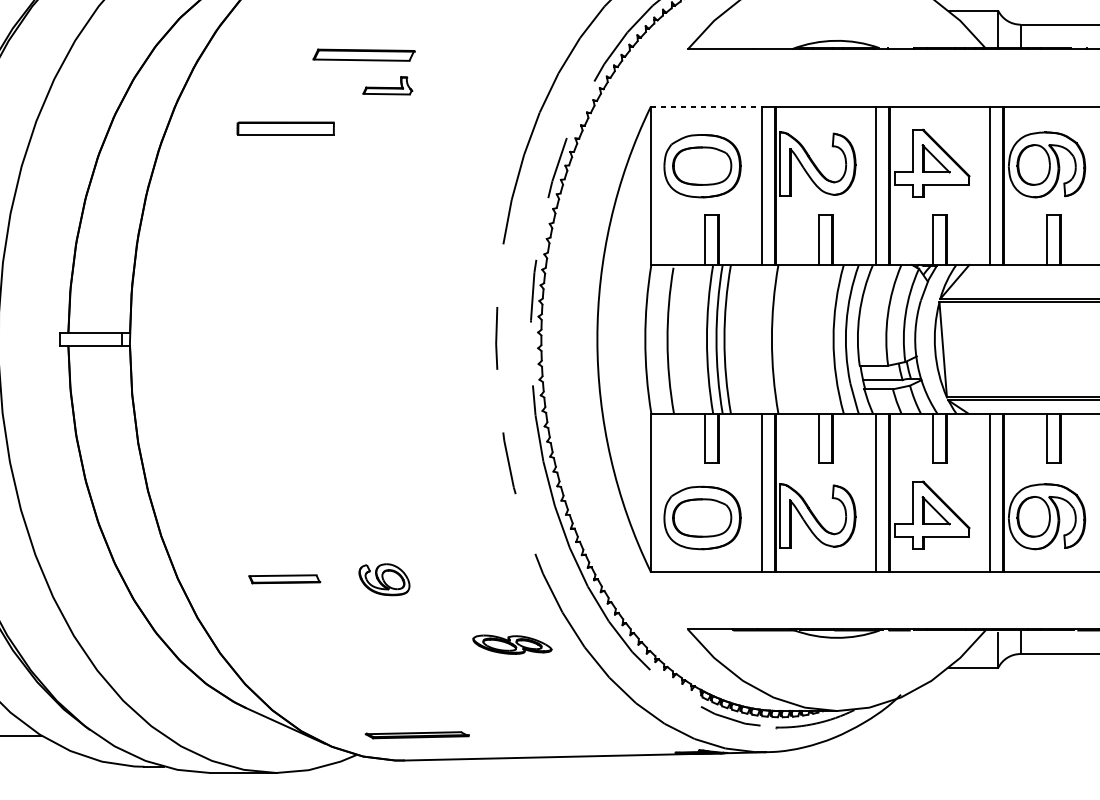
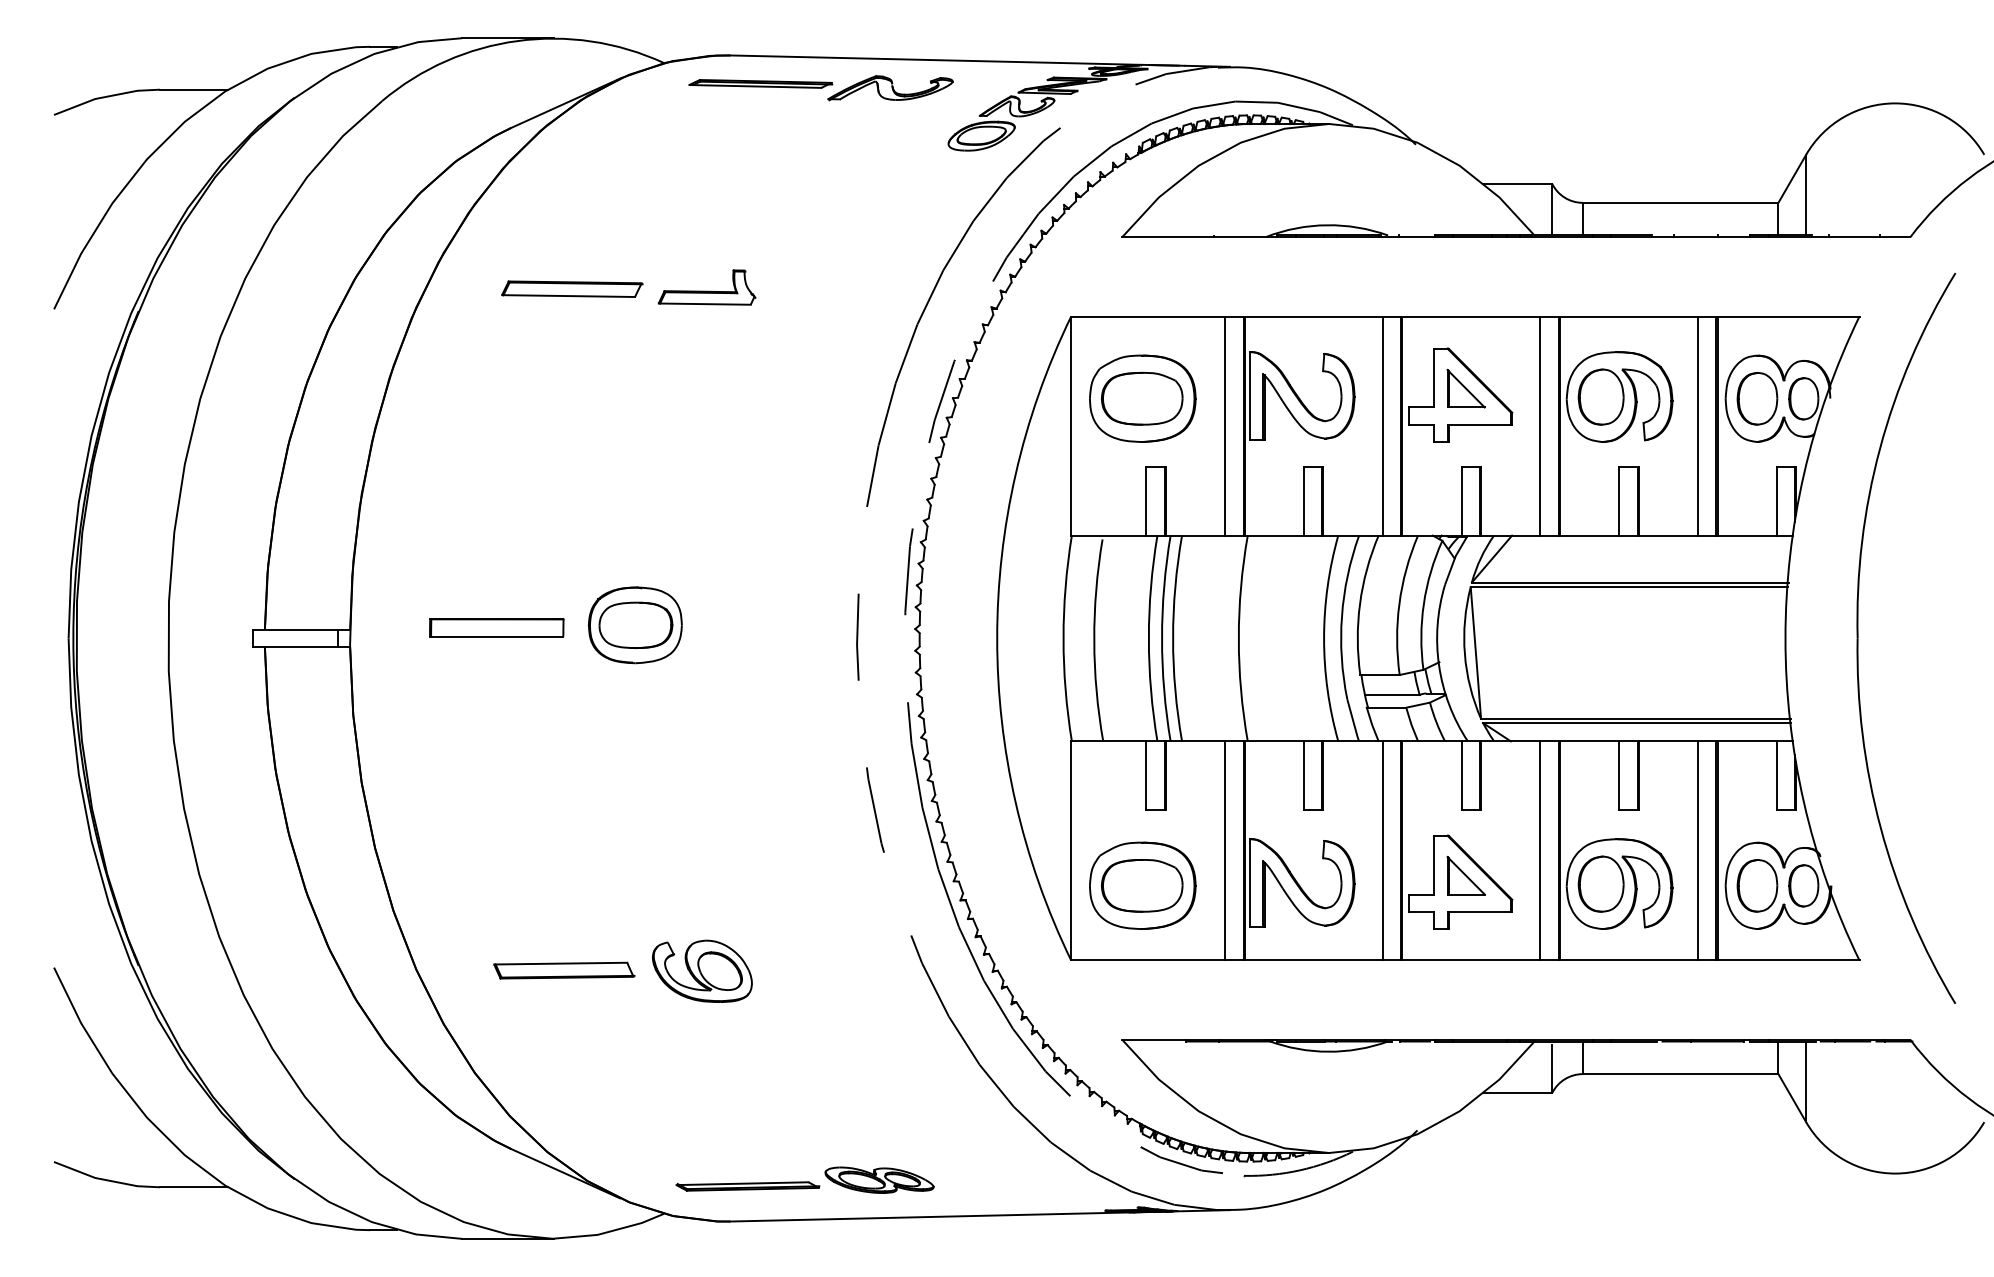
part: (364, 54) -> (572, 288), moved
part: (387, 85) -> (706, 287), size x1.43
line: (706, 106) -> (1148, 316), dashed -> solid
part: (285, 128) -> (496, 627), moved
part: (335, 329) -> (634, 625), added
part: (284, 579) -> (564, 970), size x1.43
part: (384, 579) -> (702, 970), size x1.43
part: (512, 644) -> (879, 1179), moved

